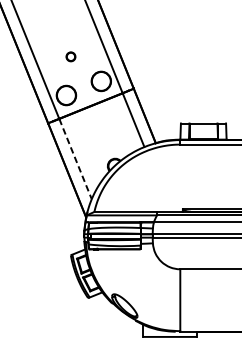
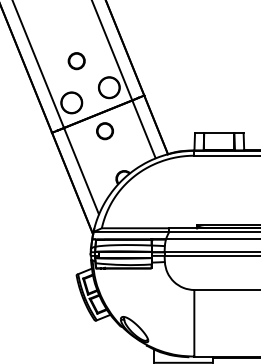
circle: (70, 57) -> (76, 61), size x1.67
circle: (96, 122) -> (104, 131), added
line: (75, 159) -> (81, 171), dashed -> solid

